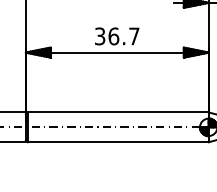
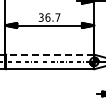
line: (117, 112) -> (49, 54), solid -> dashed

